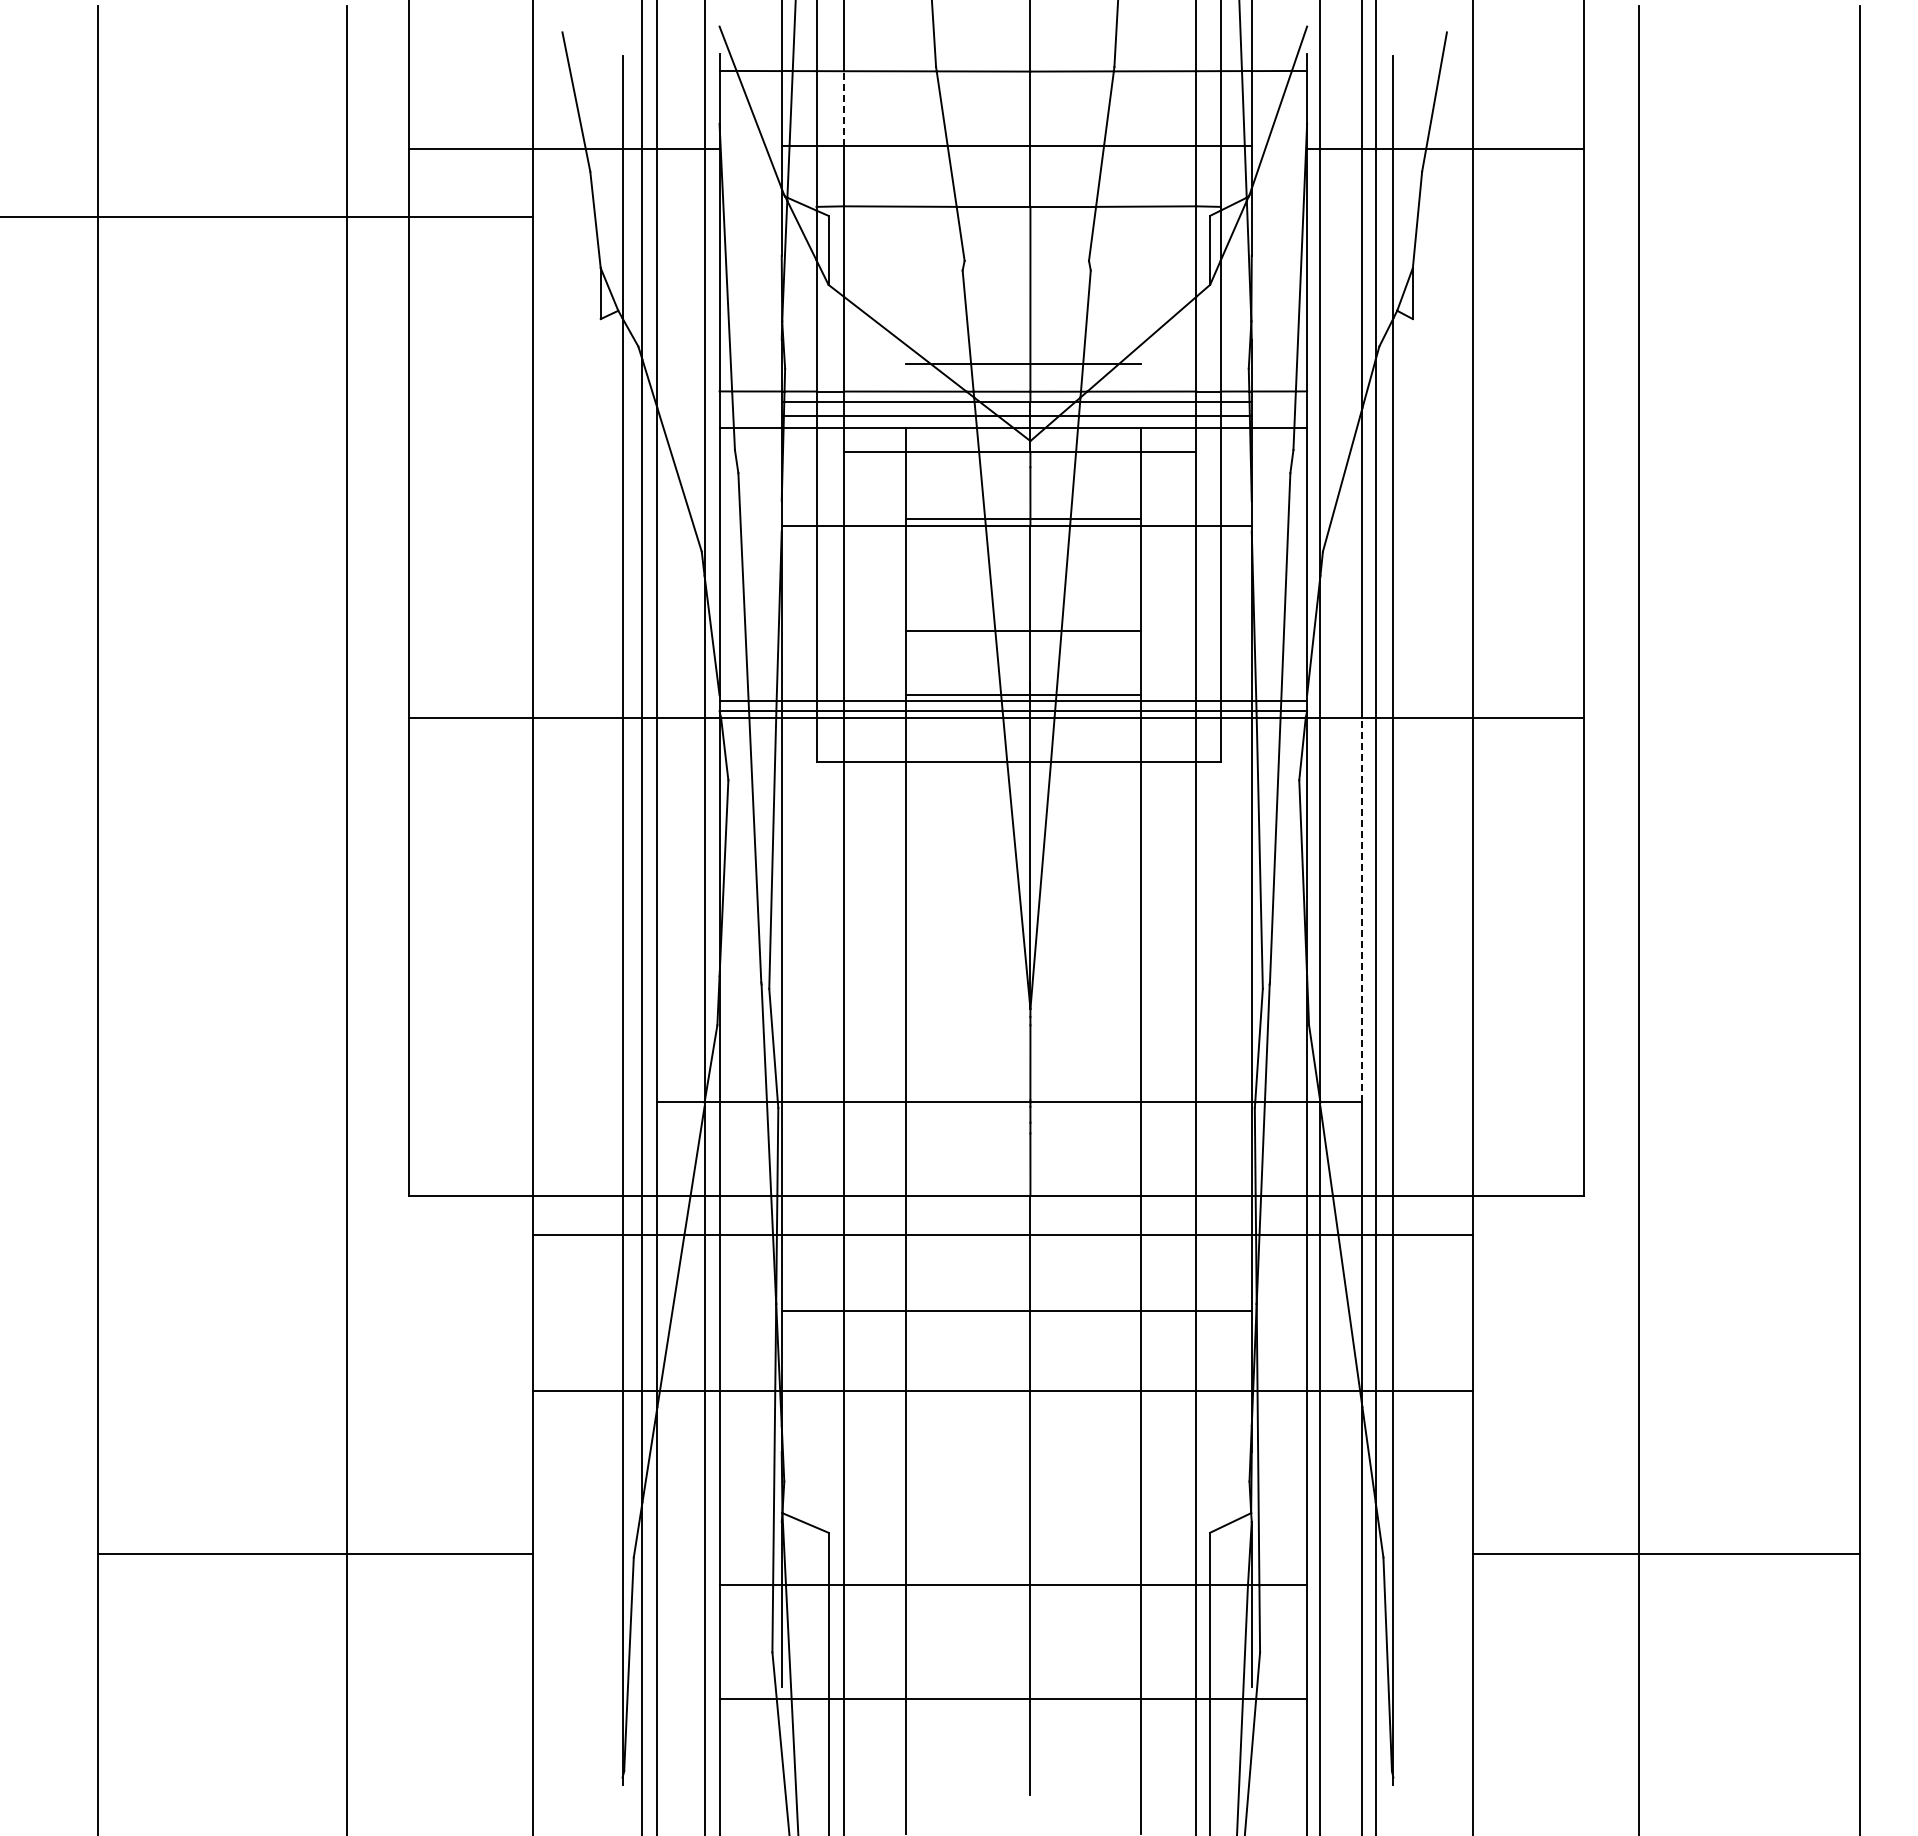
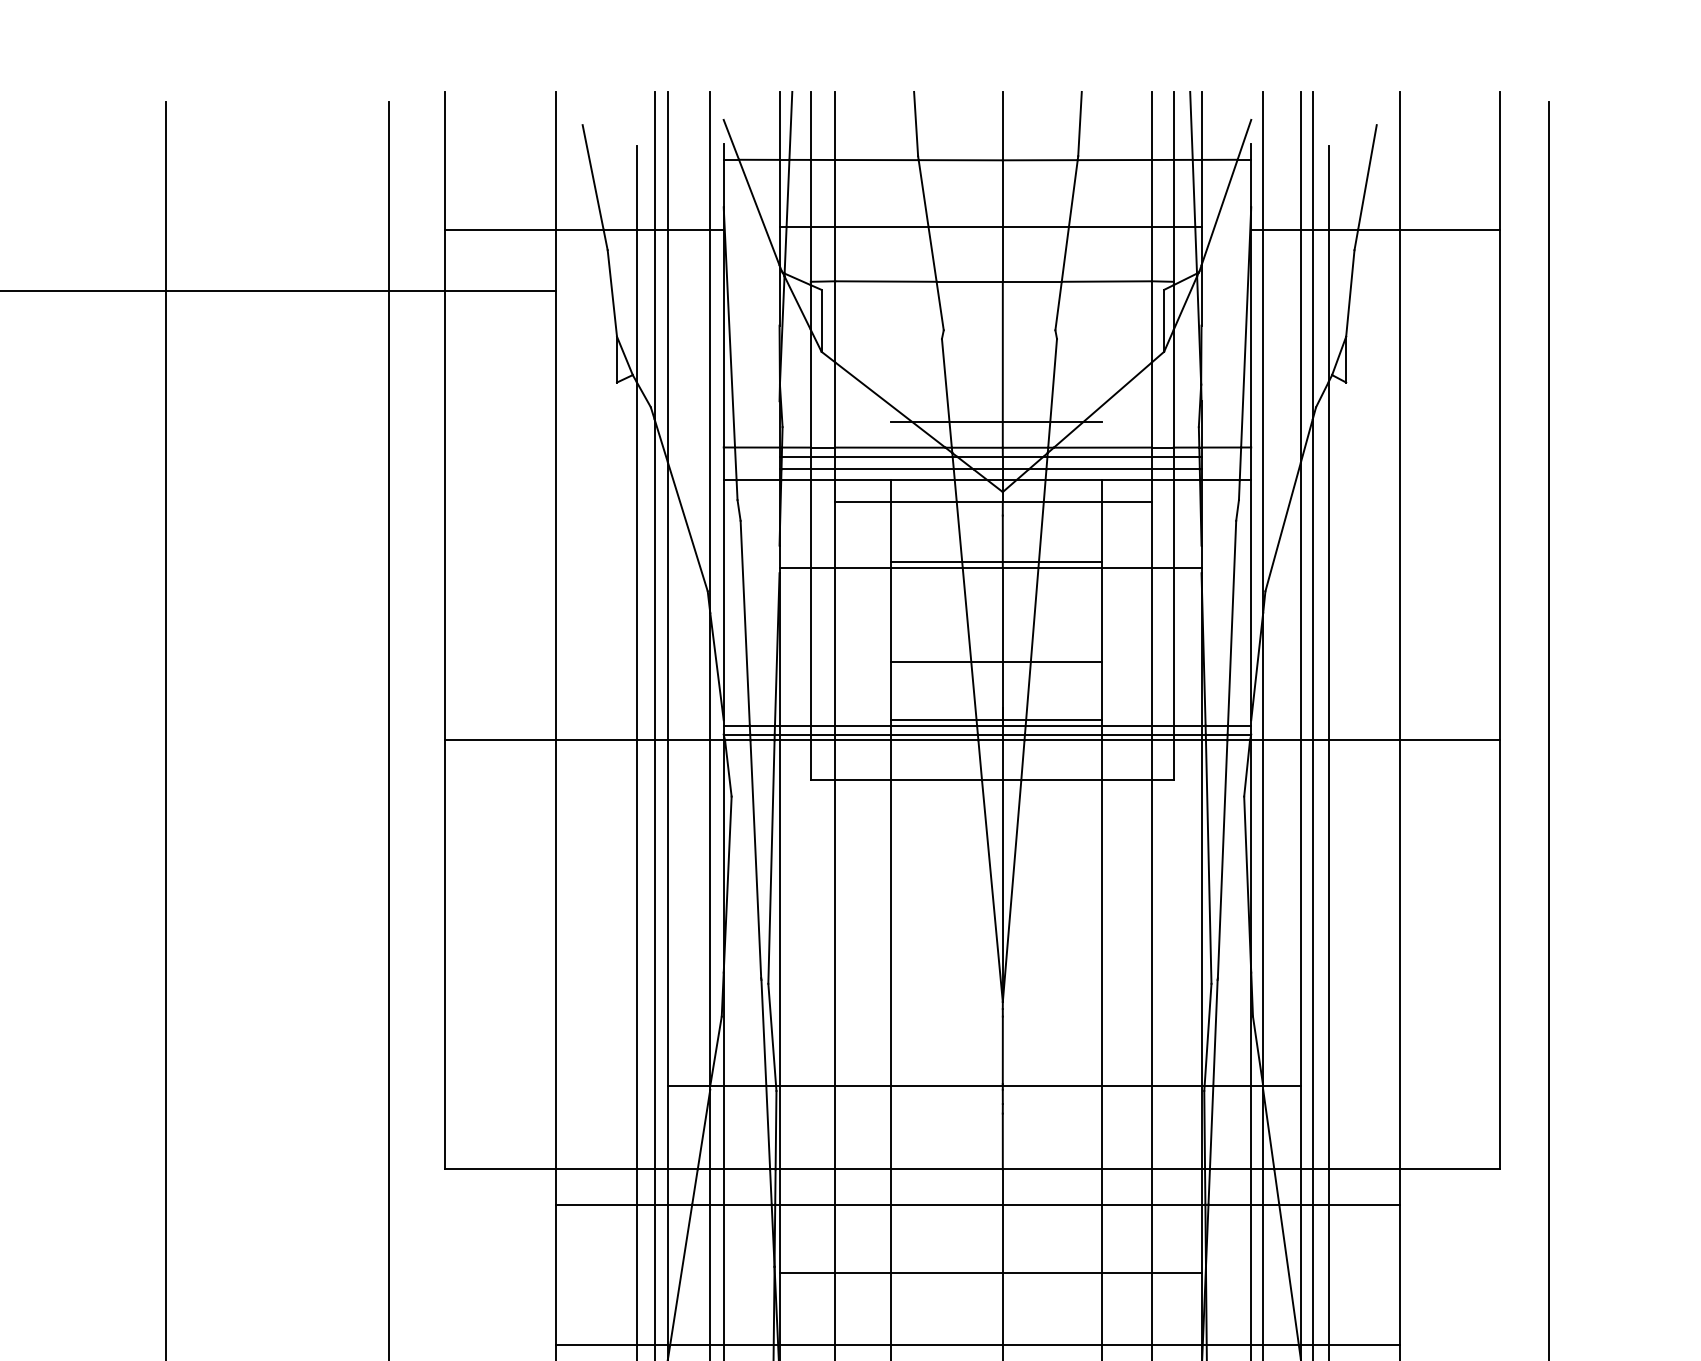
line: (843, 107) -> (834, 192), dashed -> solid
line: (1362, 909) -> (1300, 912), dashed -> solid

